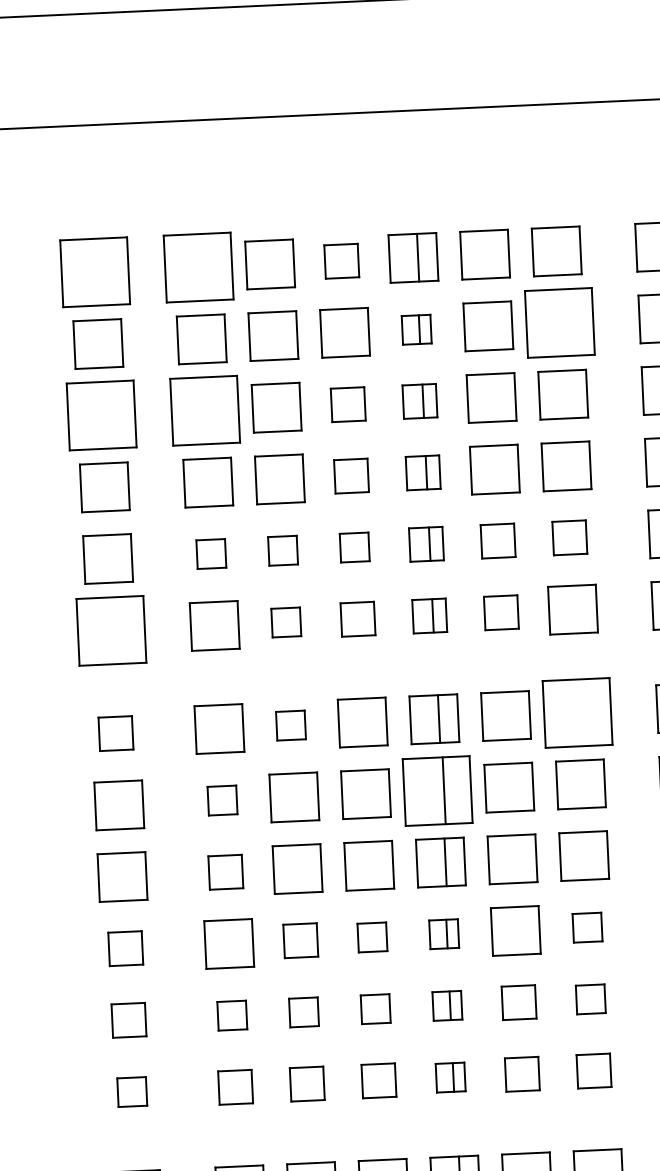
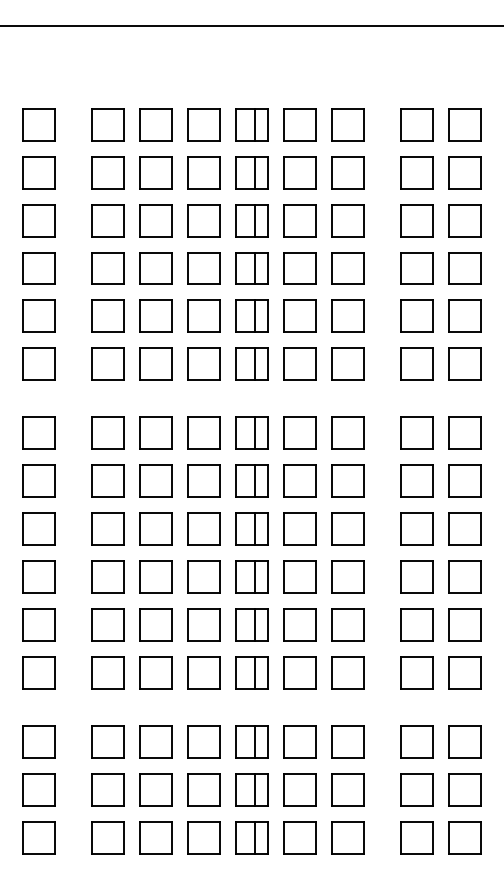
part: (340, 260) -> (203, 124), size x1.43
part: (197, 267) -> (107, 124), size x0.71
part: (94, 272) -> (38, 124), size x0.71
part: (559, 322) -> (347, 172), size x0.71
part: (415, 329) -> (251, 172), size x1.67
part: (419, 401) -> (251, 220), size x1.43
part: (347, 404) -> (203, 220), size x1.43
part: (203, 410) -> (107, 220), size x0.71
part: (100, 415) -> (38, 220), size x0.71
part: (422, 472) -> (251, 268), size x1.43
part: (350, 476) -> (203, 268), size x1.43
part: (569, 536) -> (347, 315), size x1.43
part: (497, 539) -> (299, 315), size x1.43
part: (425, 543) -> (251, 315), size x1.43
part: (353, 546) -> (203, 315), size x1.67
part: (282, 549) -> (155, 315), size x1.67
part: (210, 552) -> (107, 315), size x1.67
part: (500, 611) -> (299, 363), size x1.43
part: (428, 614) -> (251, 363), size x1.43
part: (357, 618) -> (203, 363), size x1.43
part: (285, 621) -> (155, 363), size x1.67
part: (110, 629) -> (38, 363), size x0.71
part: (577, 711) -> (347, 432), size x0.71
part: (290, 724) -> (155, 432), size x1.67
part: (115, 732) -> (38, 432), size x1.43
part: (436, 789) -> (251, 480), size x0.71
part: (221, 799) -> (107, 480), size x1.67
part: (224, 871) -> (107, 528), size x1.43
part: (586, 926) -> (347, 576), size x1.67
part: (443, 933) -> (251, 576), size x1.67
part: (371, 936) -> (203, 576), size x1.67
part: (299, 939) -> (155, 576), size x1.43
part: (124, 947) -> (38, 576), size x1.43
part: (590, 998) -> (347, 624), size x1.67
part: (518, 1001) -> (299, 624), size x1.43
part: (446, 1005) -> (251, 624), size x1.67
part: (374, 1008) -> (203, 624), size x1.67
part: (303, 1011) -> (155, 624), size x1.67
part: (231, 1014) -> (107, 624), size x1.67
part: (128, 1019) -> (38, 624), size x1.43
part: (593, 1070) -> (347, 672), size x1.43
part: (521, 1073) -> (299, 672), size x1.43
part: (449, 1076) -> (251, 672), size x1.67
part: (378, 1080) -> (203, 672), size x1.43
part: (306, 1083) -> (155, 672), size x1.43
part: (234, 1086) -> (107, 672), size x1.43
part: (131, 1091) -> (38, 672), size x1.67

